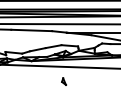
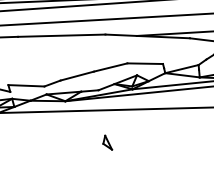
part: (63, 81) -> (106, 142), moved

